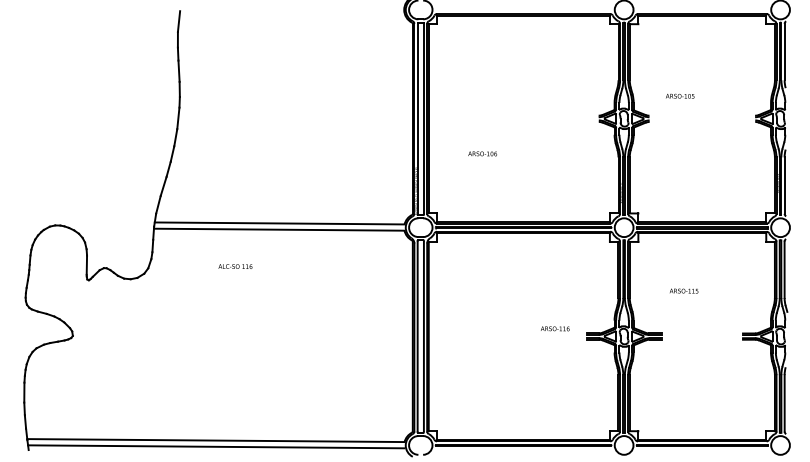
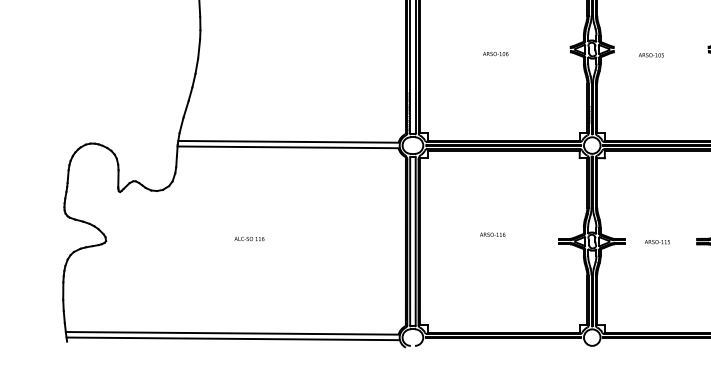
text: (680, 95) -> (651, 54), moved
text: (482, 153) -> (495, 53), moved
text: (235, 266) -> (249, 238), moved
text: (684, 290) -> (657, 241), moved
text: (555, 328) -> (492, 234), moved

